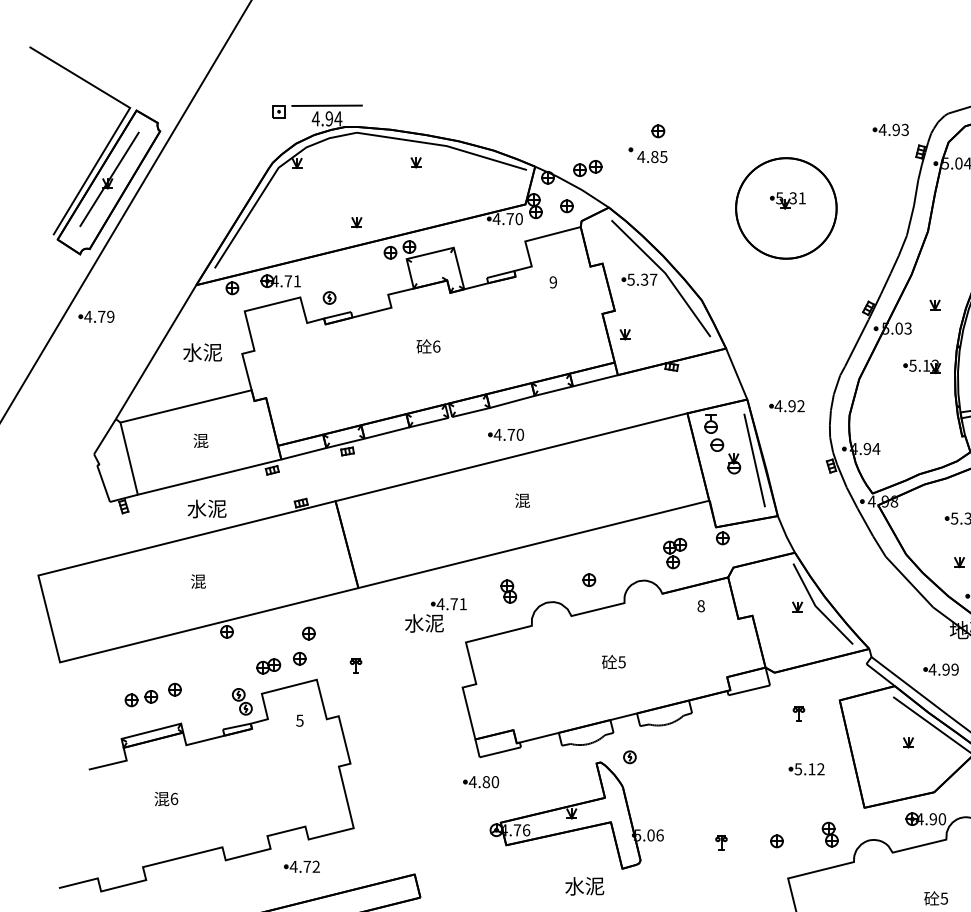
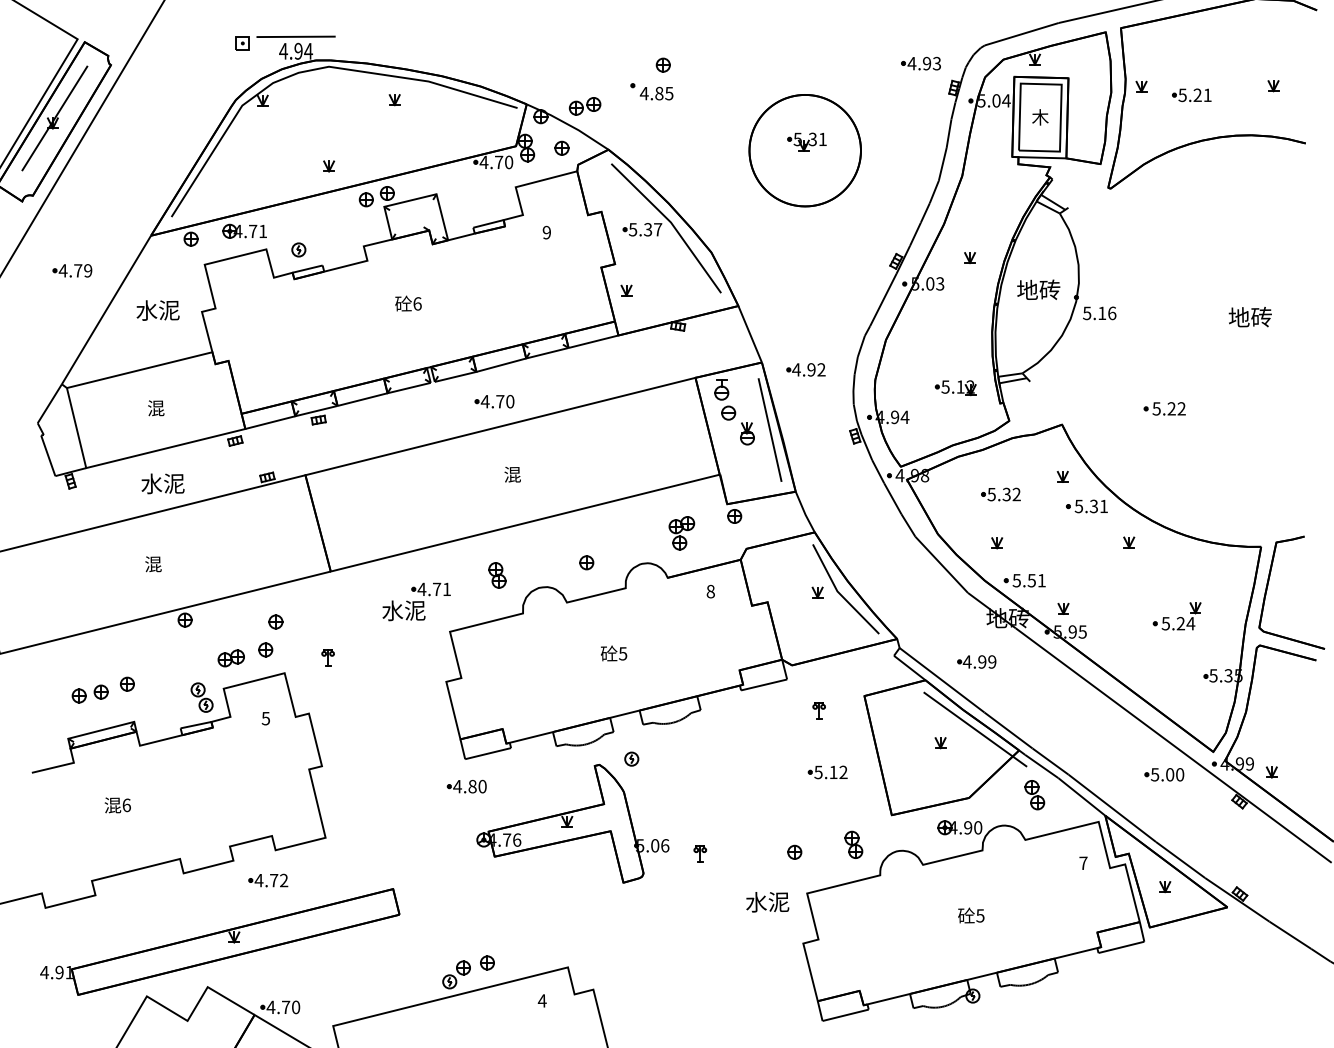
part: (96, 316) -> (72, 270), moved
part: (921, 367) -> (955, 388), moved
part: (721, 842) -> (700, 853), moved
text: (584, 886) -> (767, 902), moved

